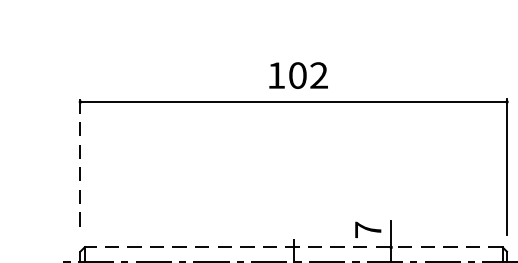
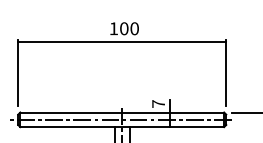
text: (318, 75) -> (134, 28), 102 -> 100
line: (80, 167) -> (18, 73), dashed -> solid
line: (294, 247) -> (122, 112), dashed -> solid

